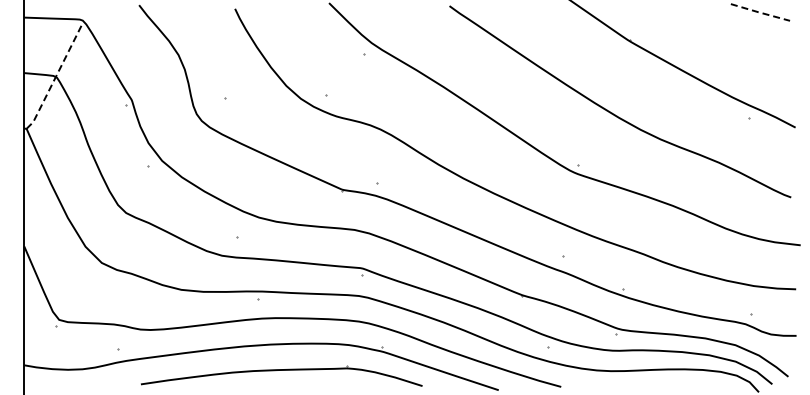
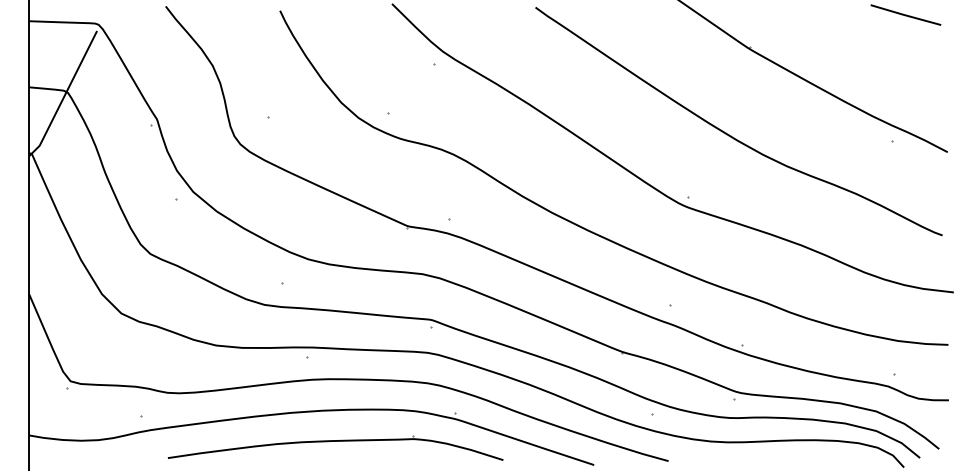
line: (760, 12) -> (905, 15), dashed -> solid
line: (54, 80) -> (64, 96), dashed -> solid

